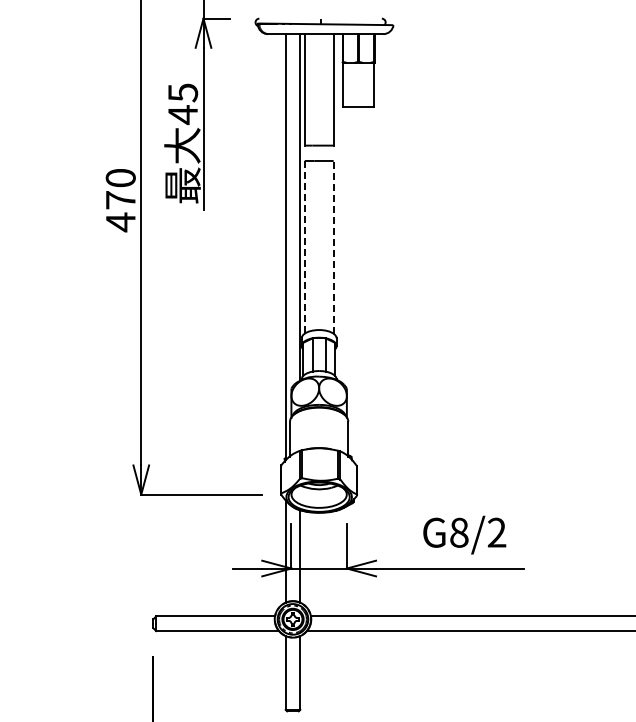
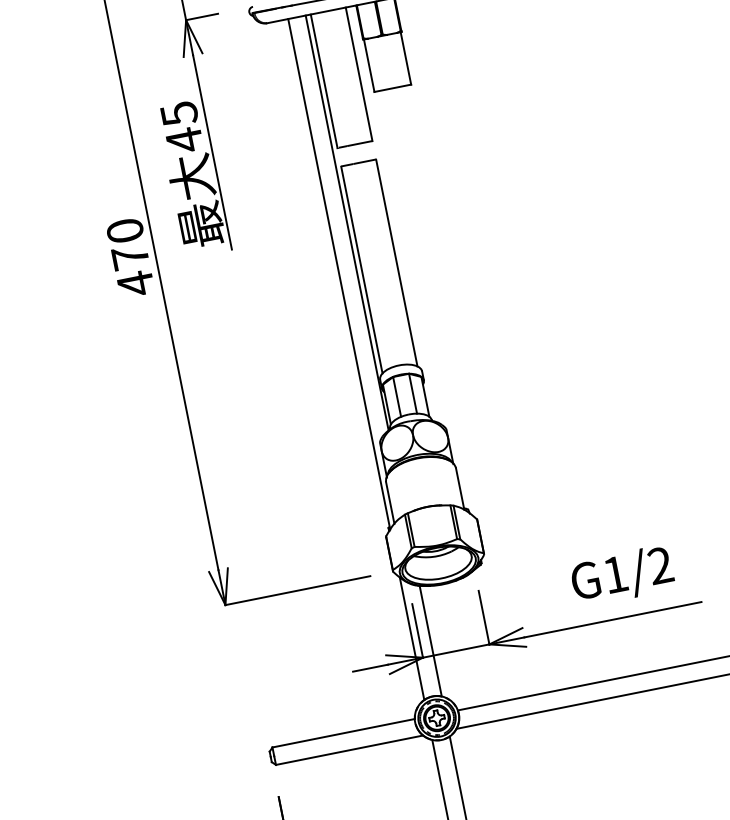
line: (333, 246) -> (396, 261), dashed -> solid
line: (304, 247) -> (361, 270), dashed -> solid
text: (459, 532) -> (615, 574), G8/2 -> G1/2

